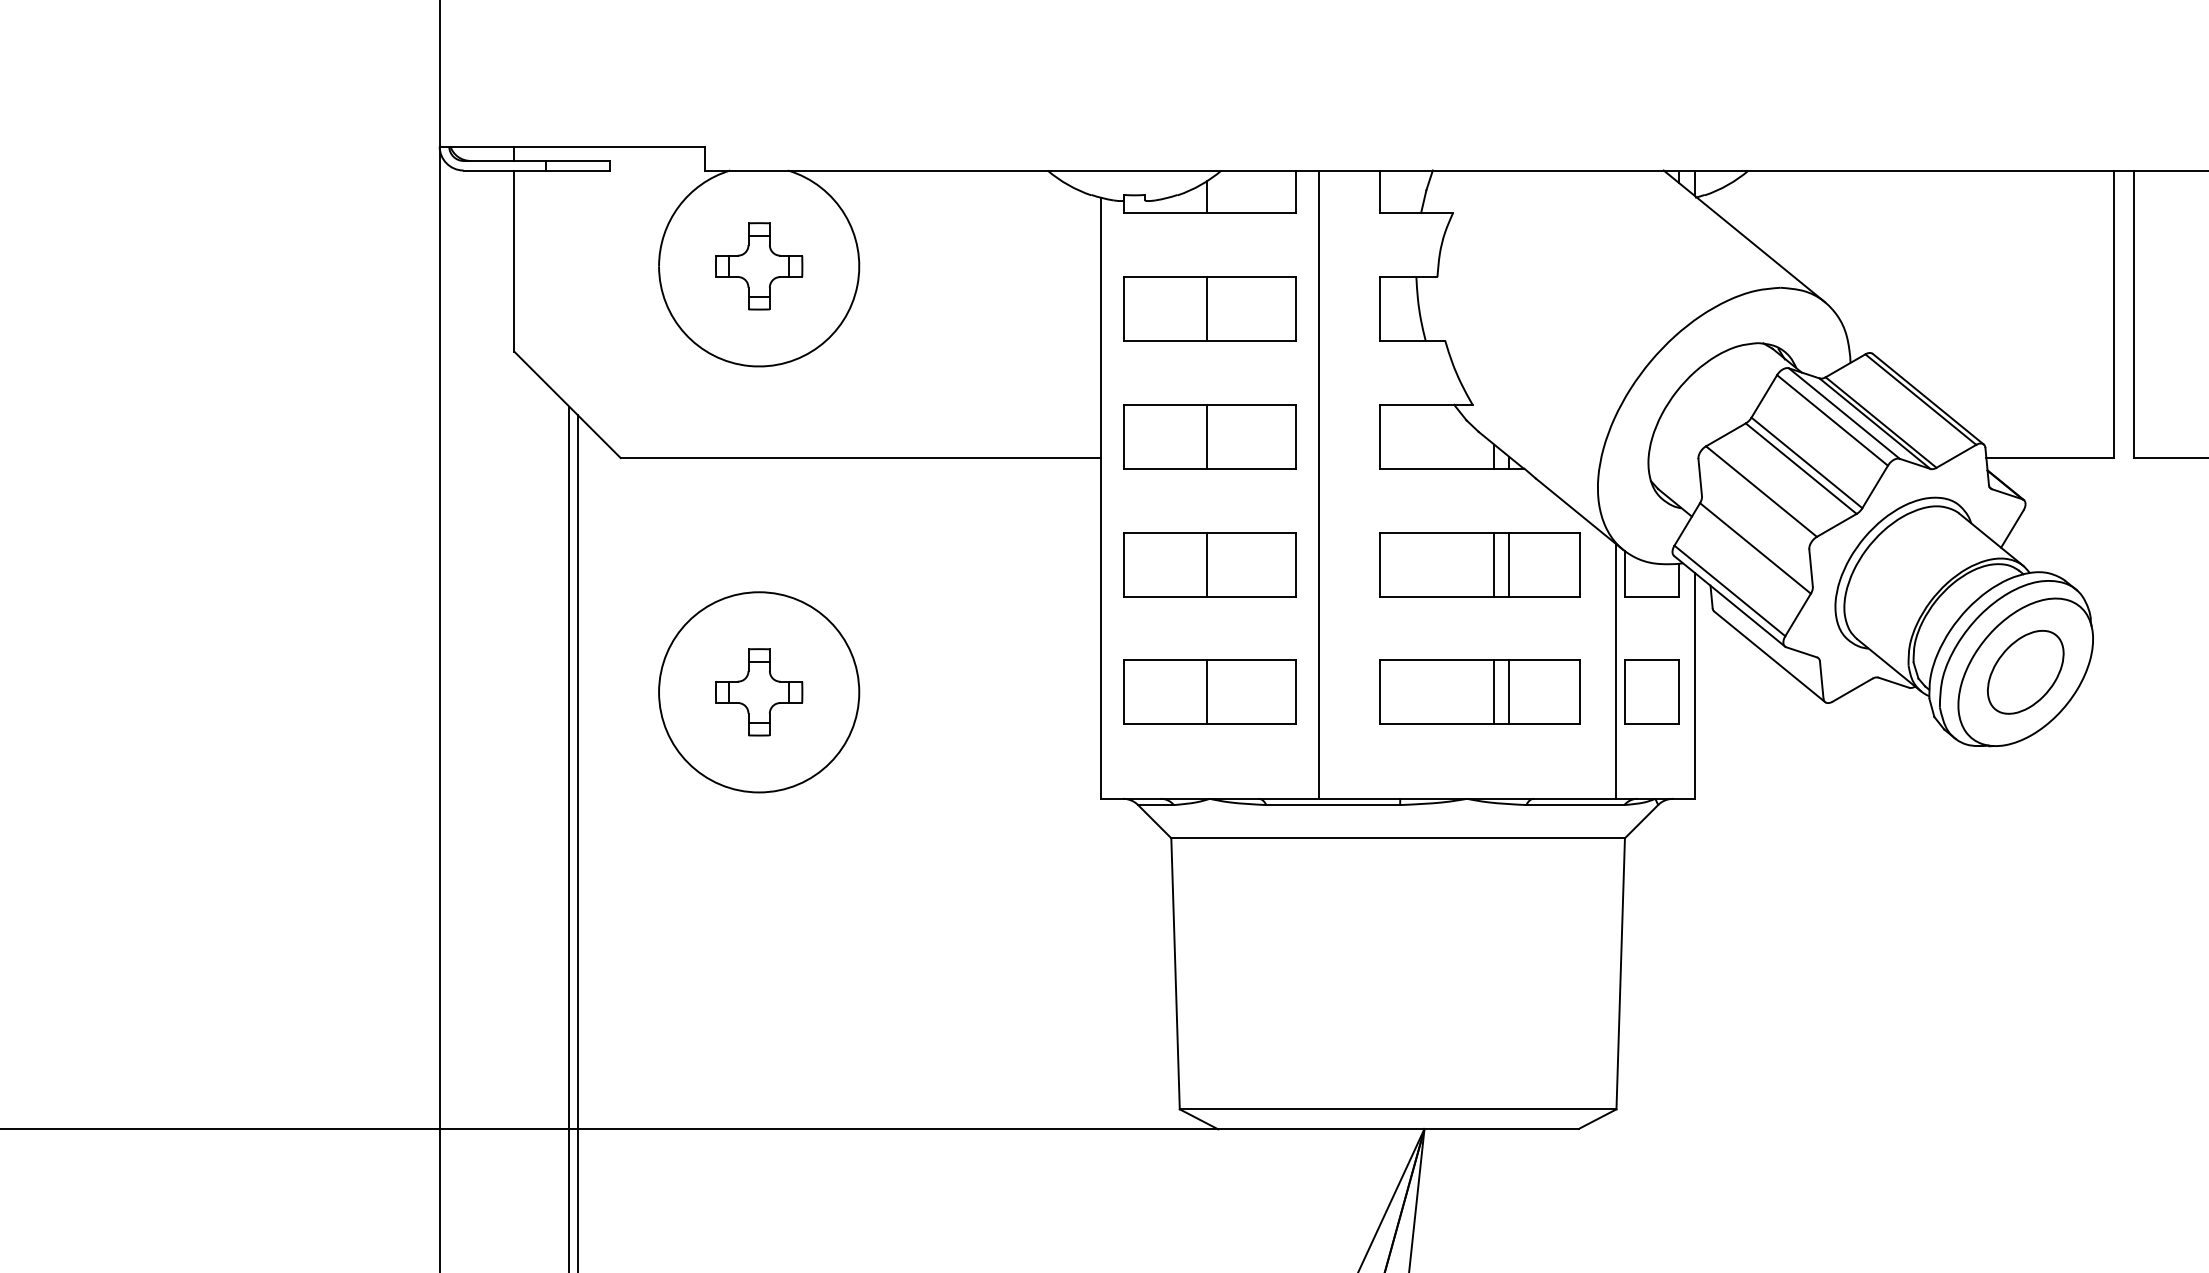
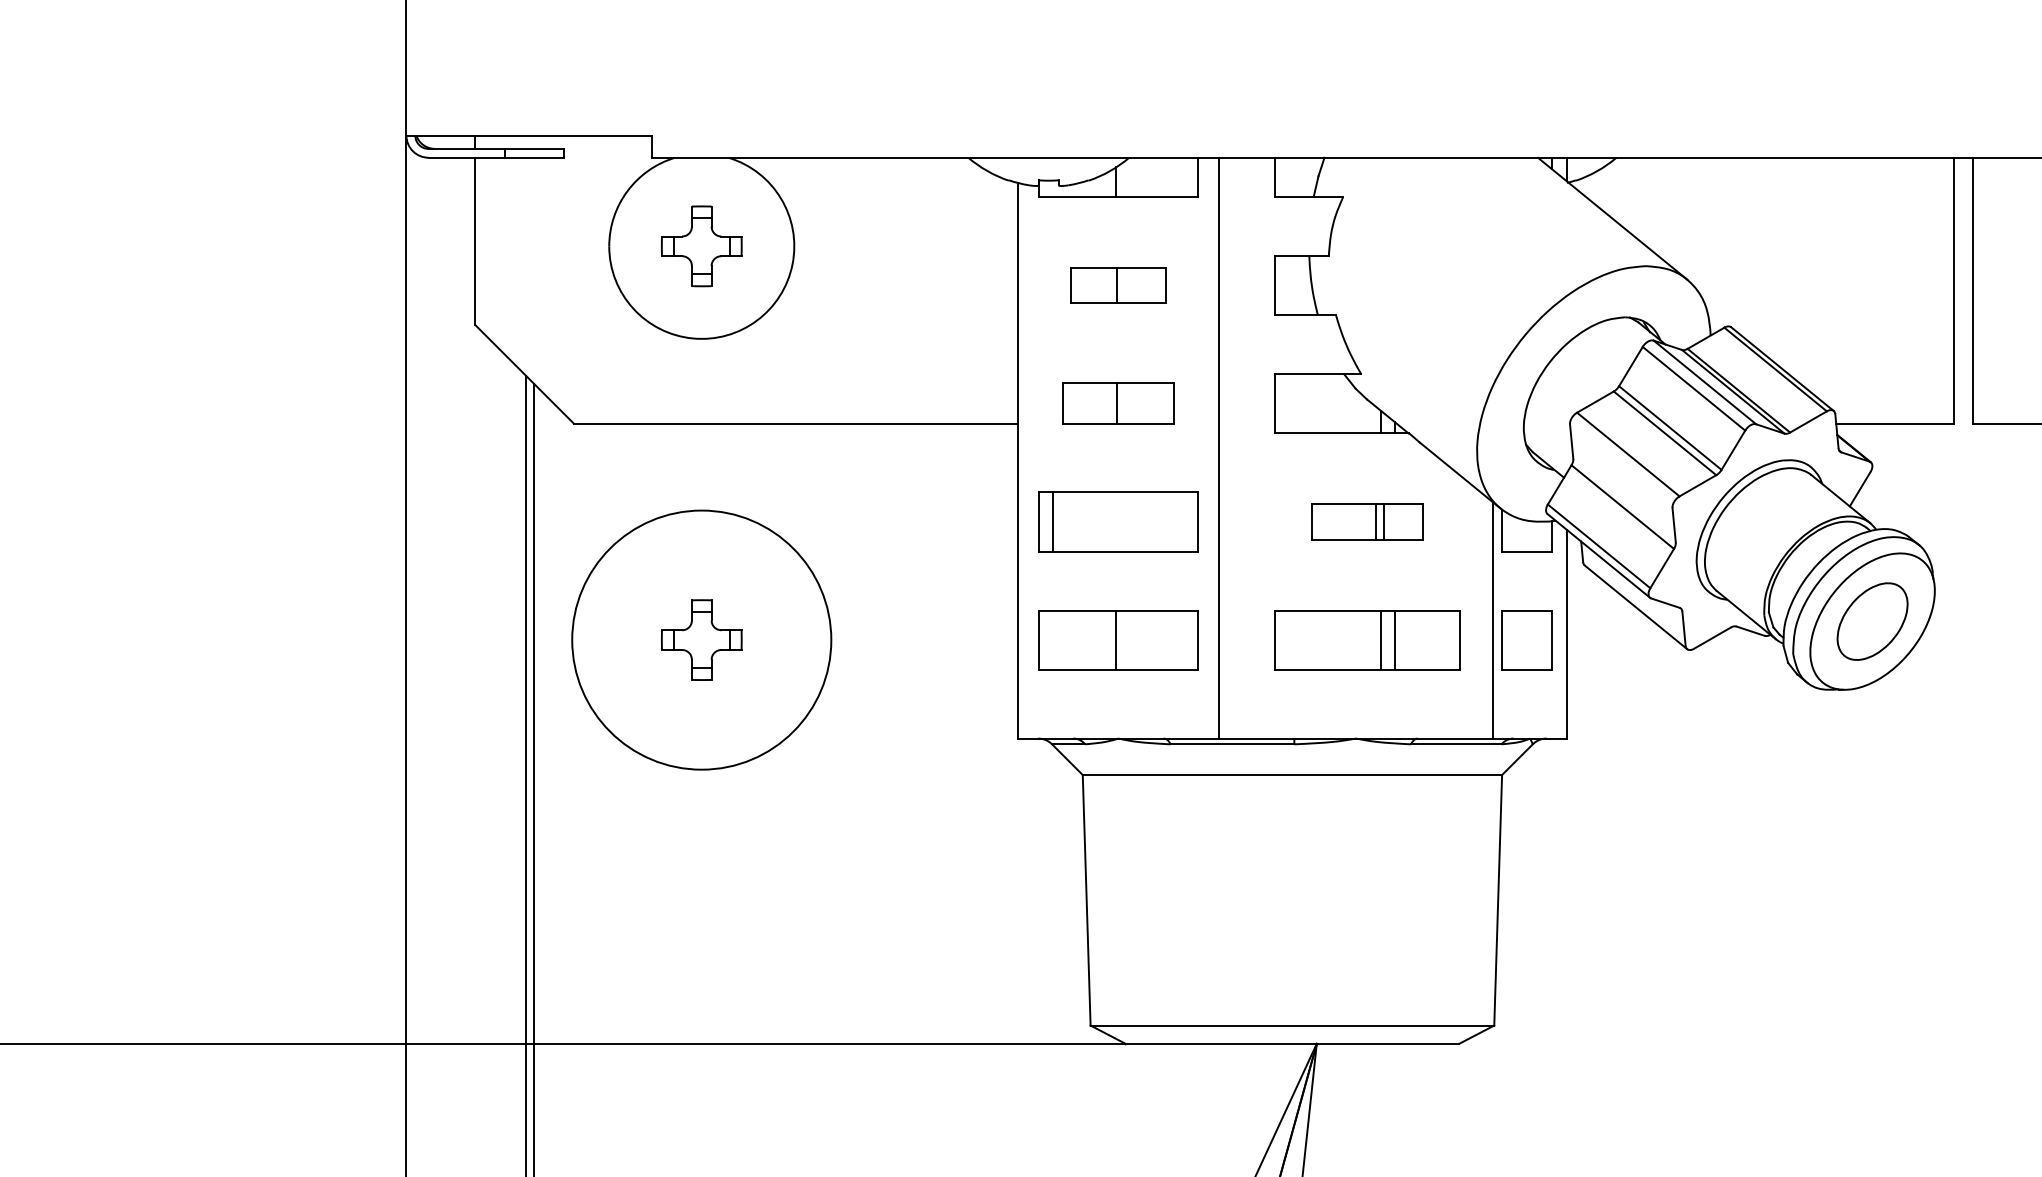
part: (1209, 308) -> (1118, 285), size x0.6
part: (1209, 436) -> (1118, 403), size x0.7
line: (1207, 564) -> (1053, 521), moved
part: (1479, 564) -> (1367, 521), size x0.6
circle: (758, 691) -> (701, 639), size x1.4

